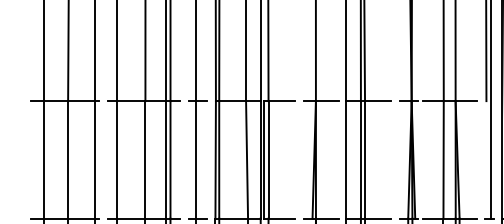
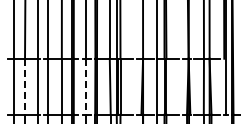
line: (69, 159) -> (25, 86), solid -> dashed
line: (195, 159) -> (85, 86), solid -> dashed

